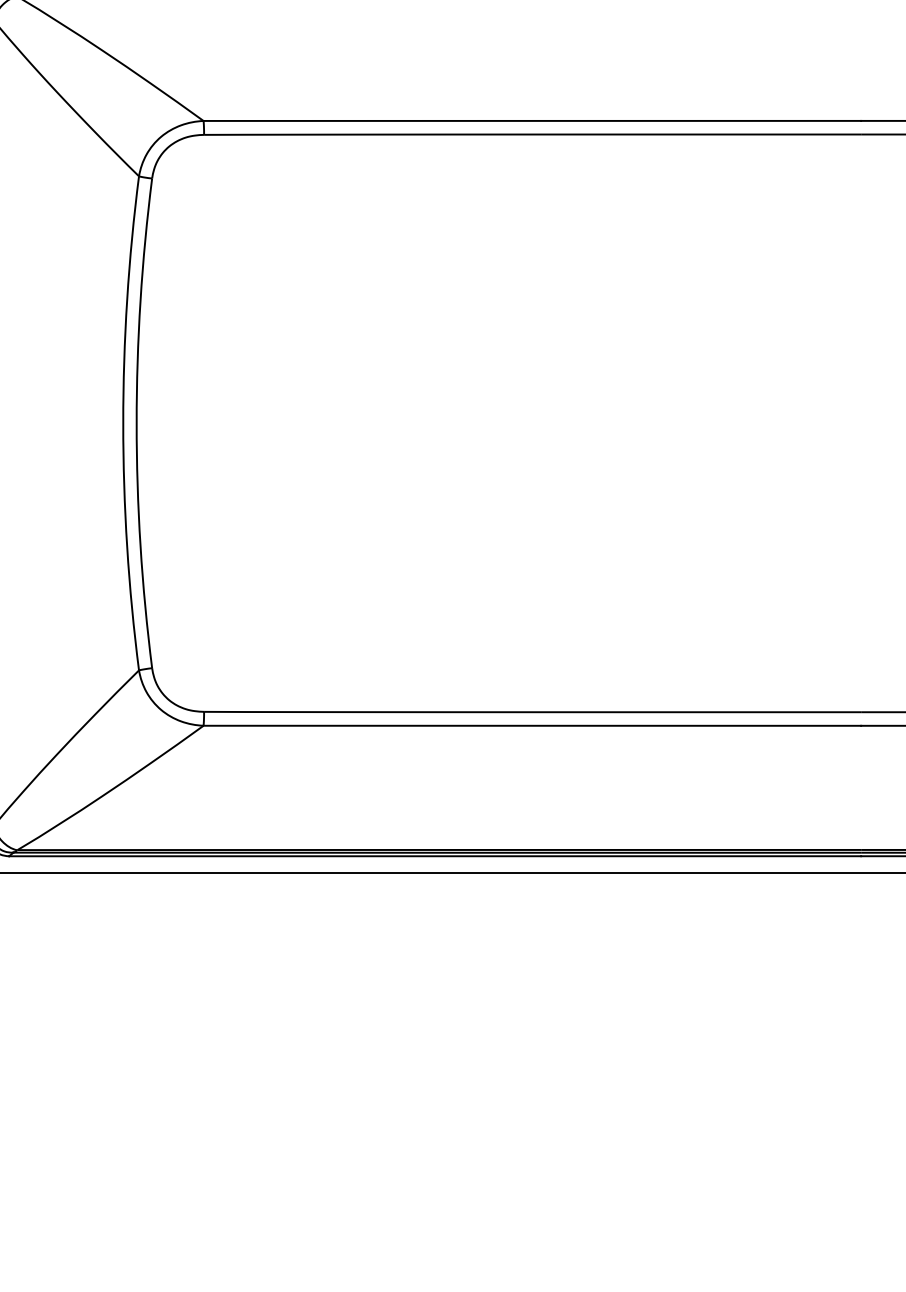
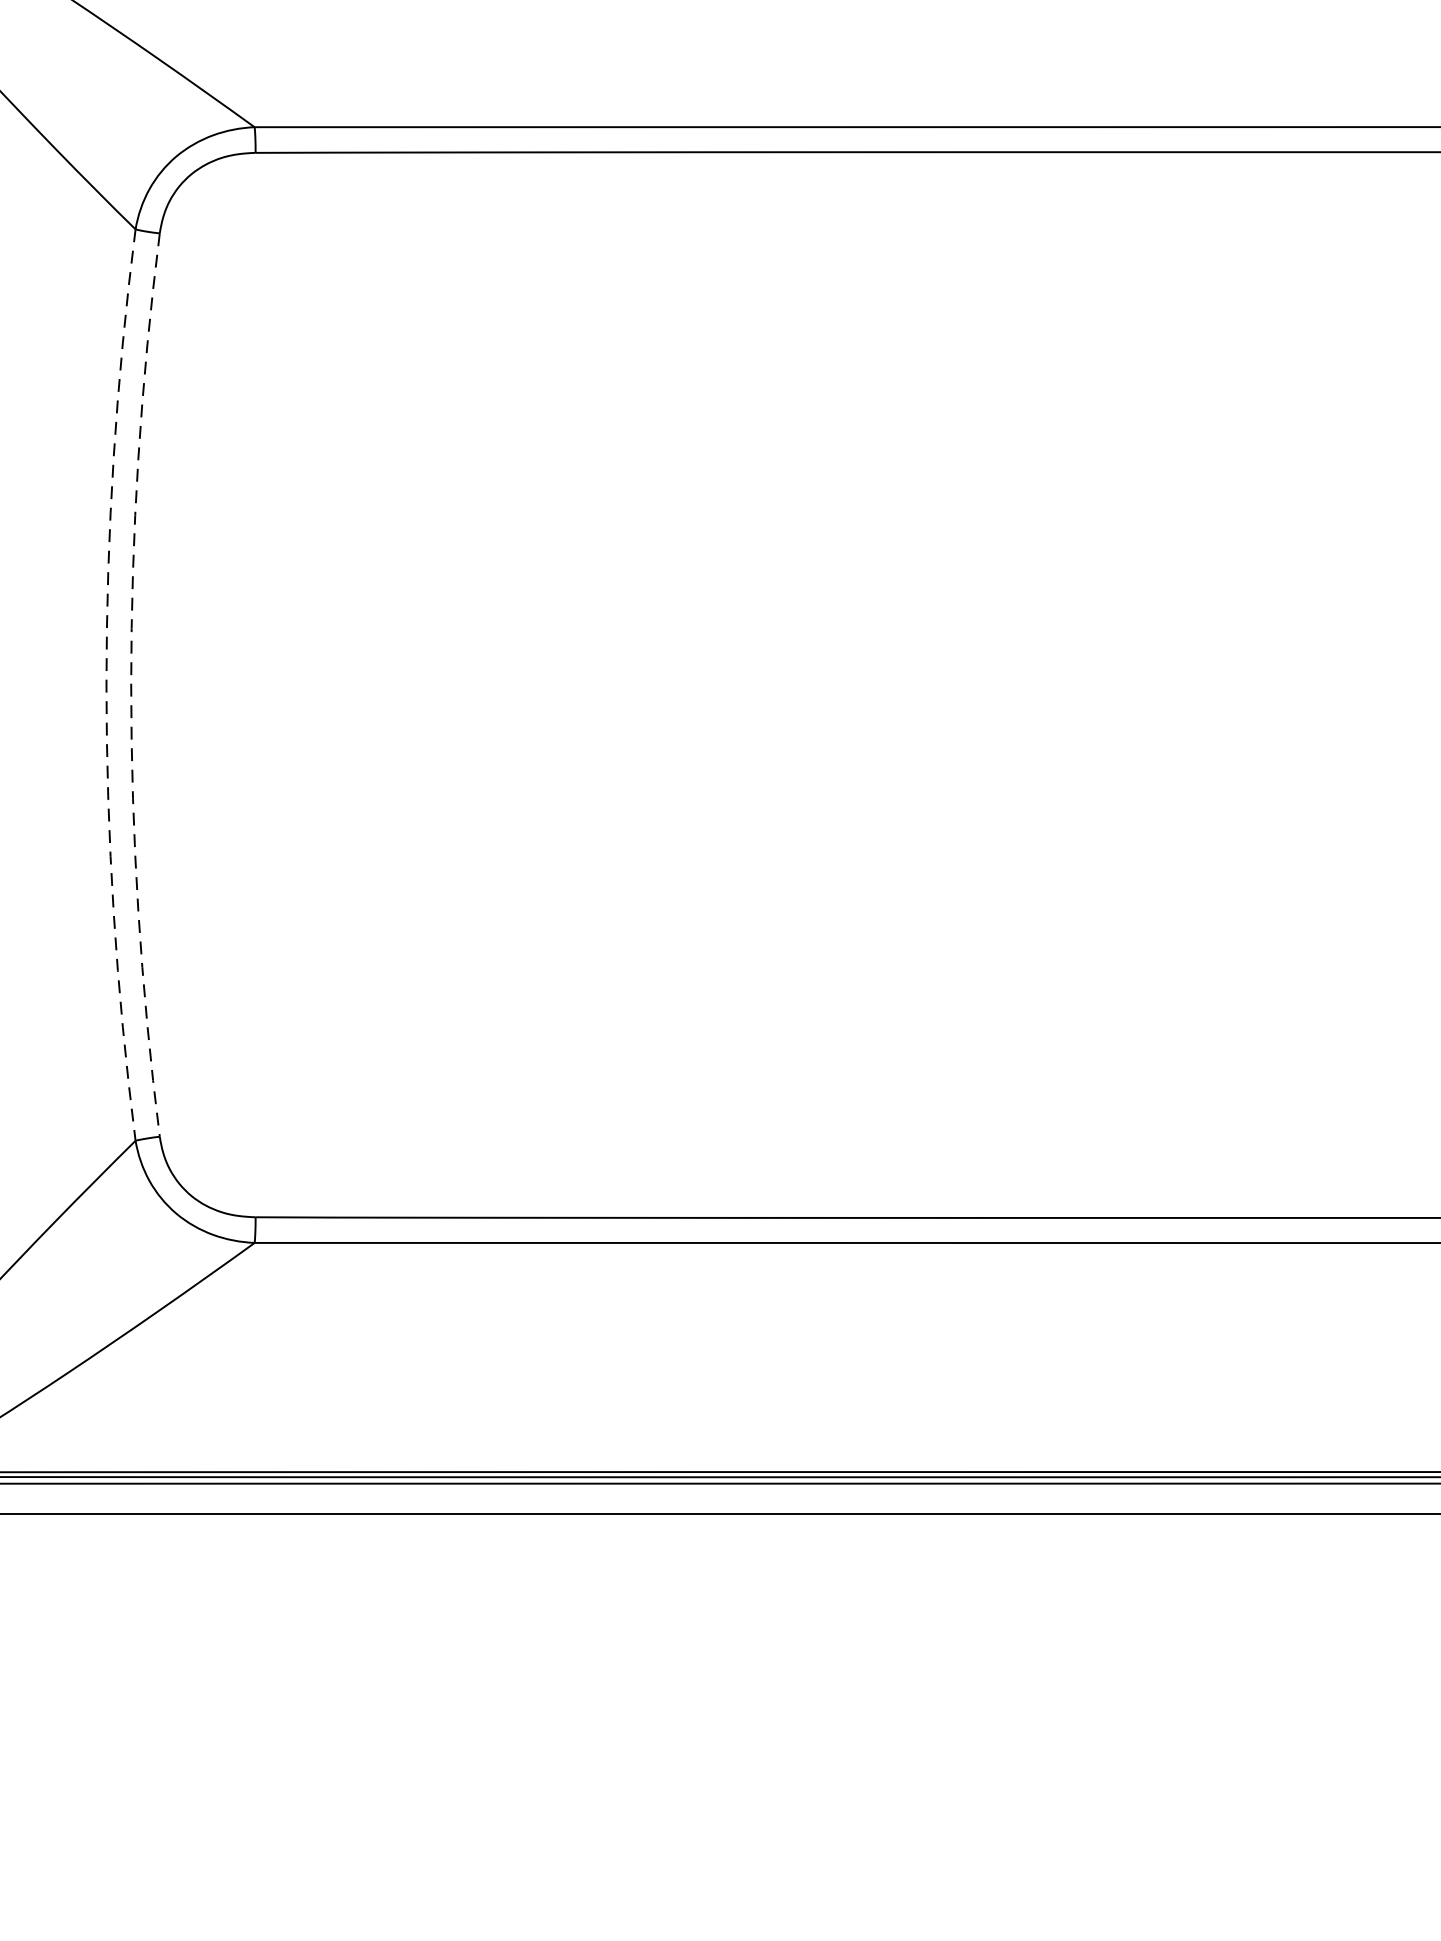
arc: (123, 423) -> (106, 685), solid -> dashed
arc: (136, 423) -> (130, 685), solid -> dashed

